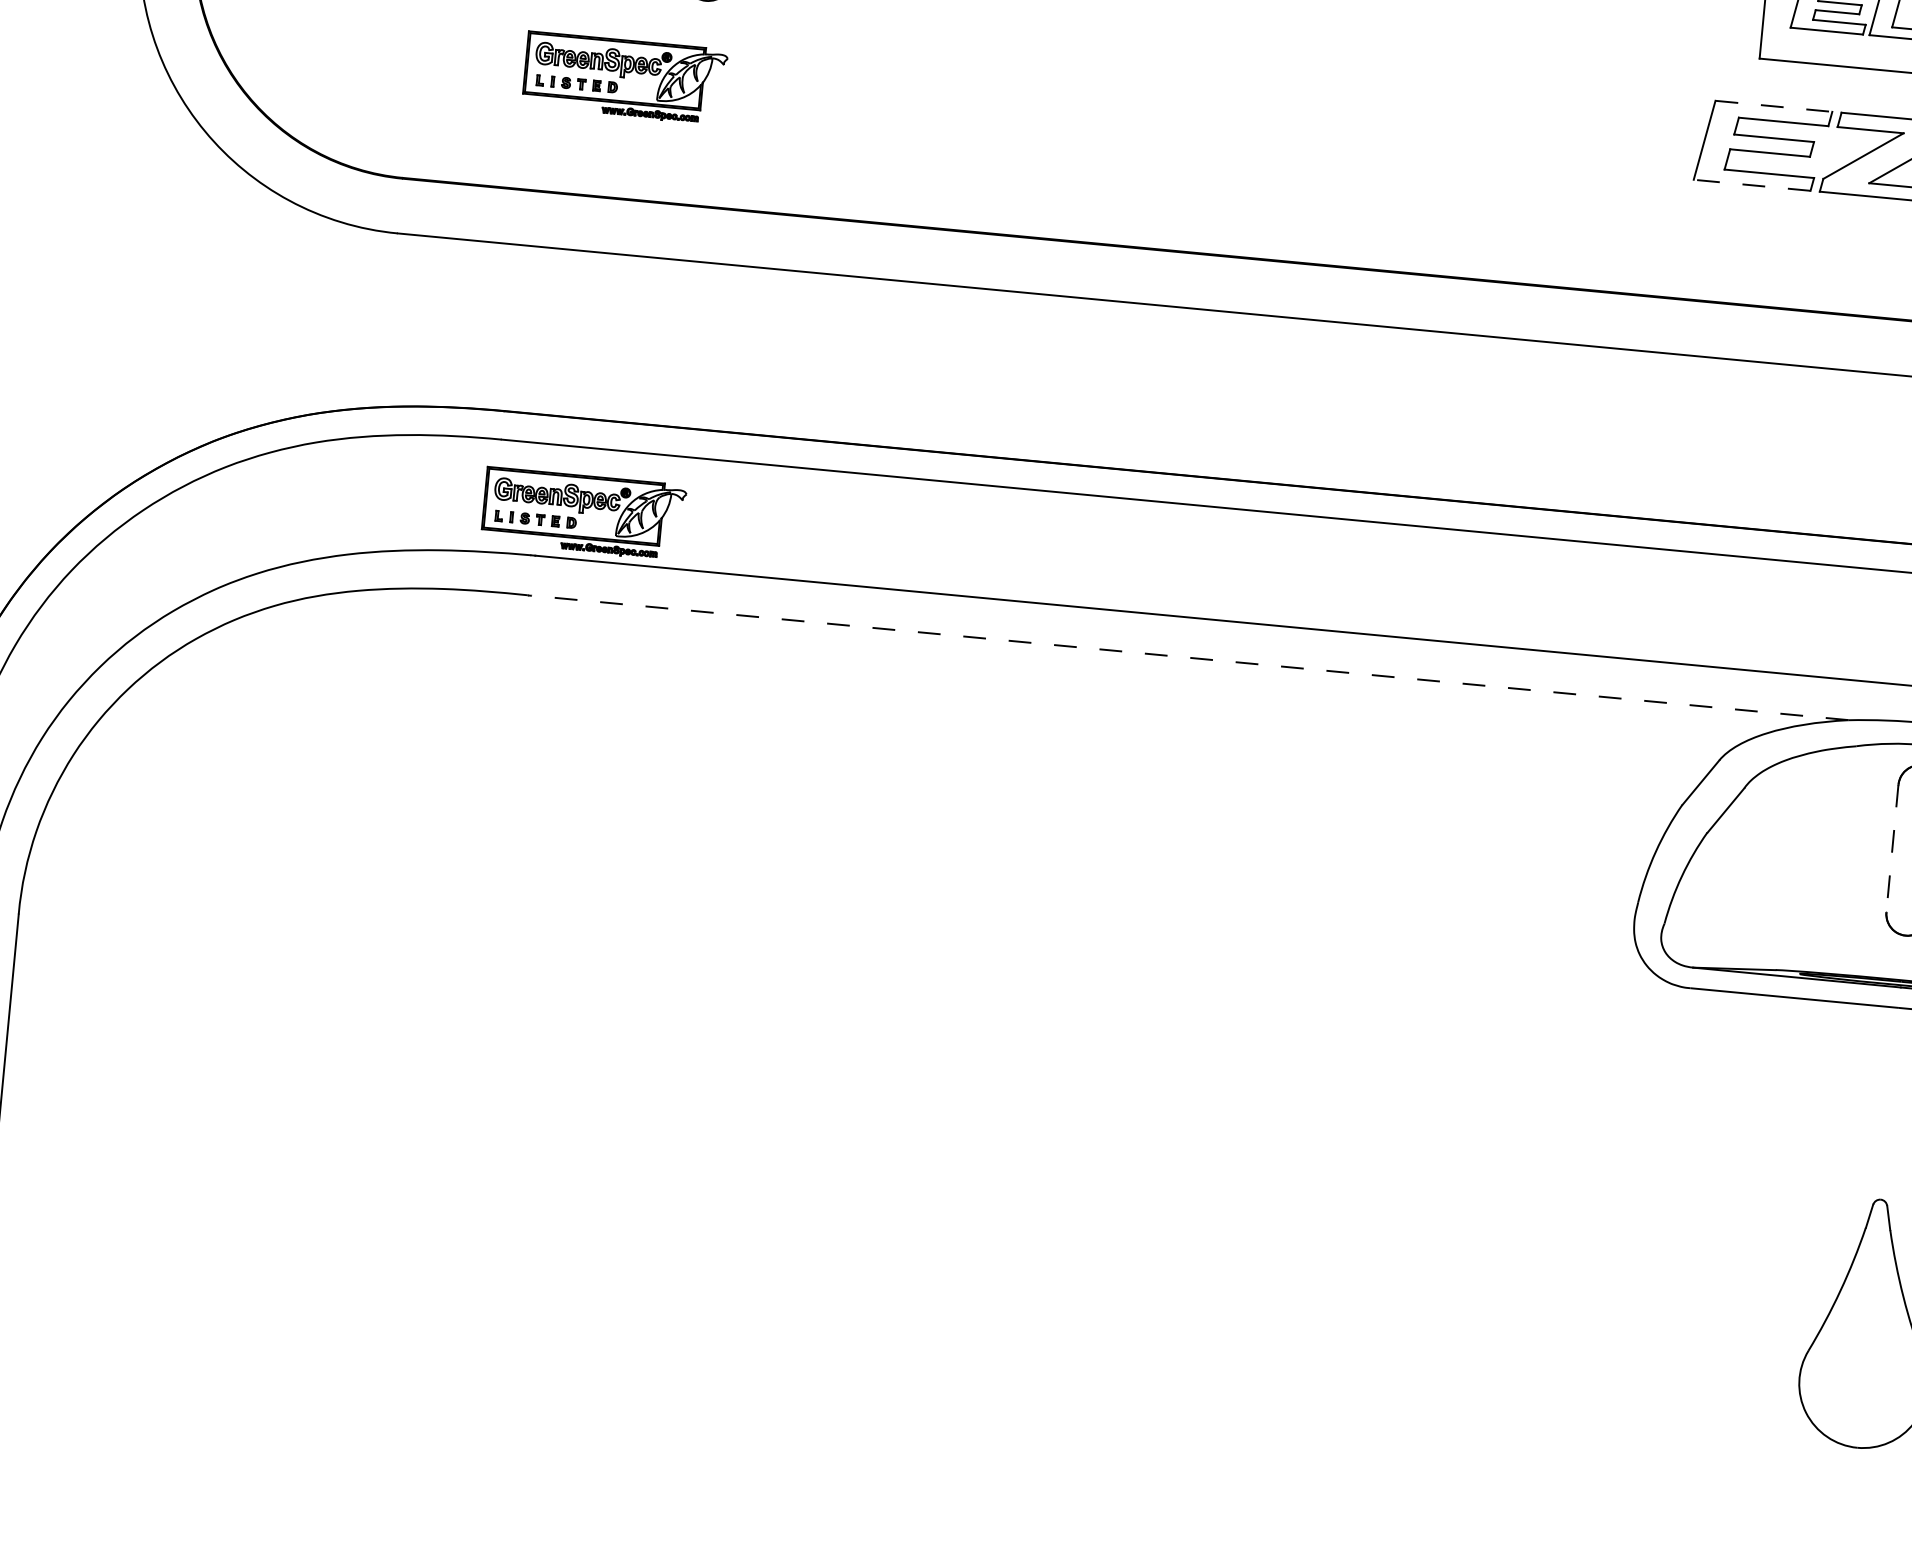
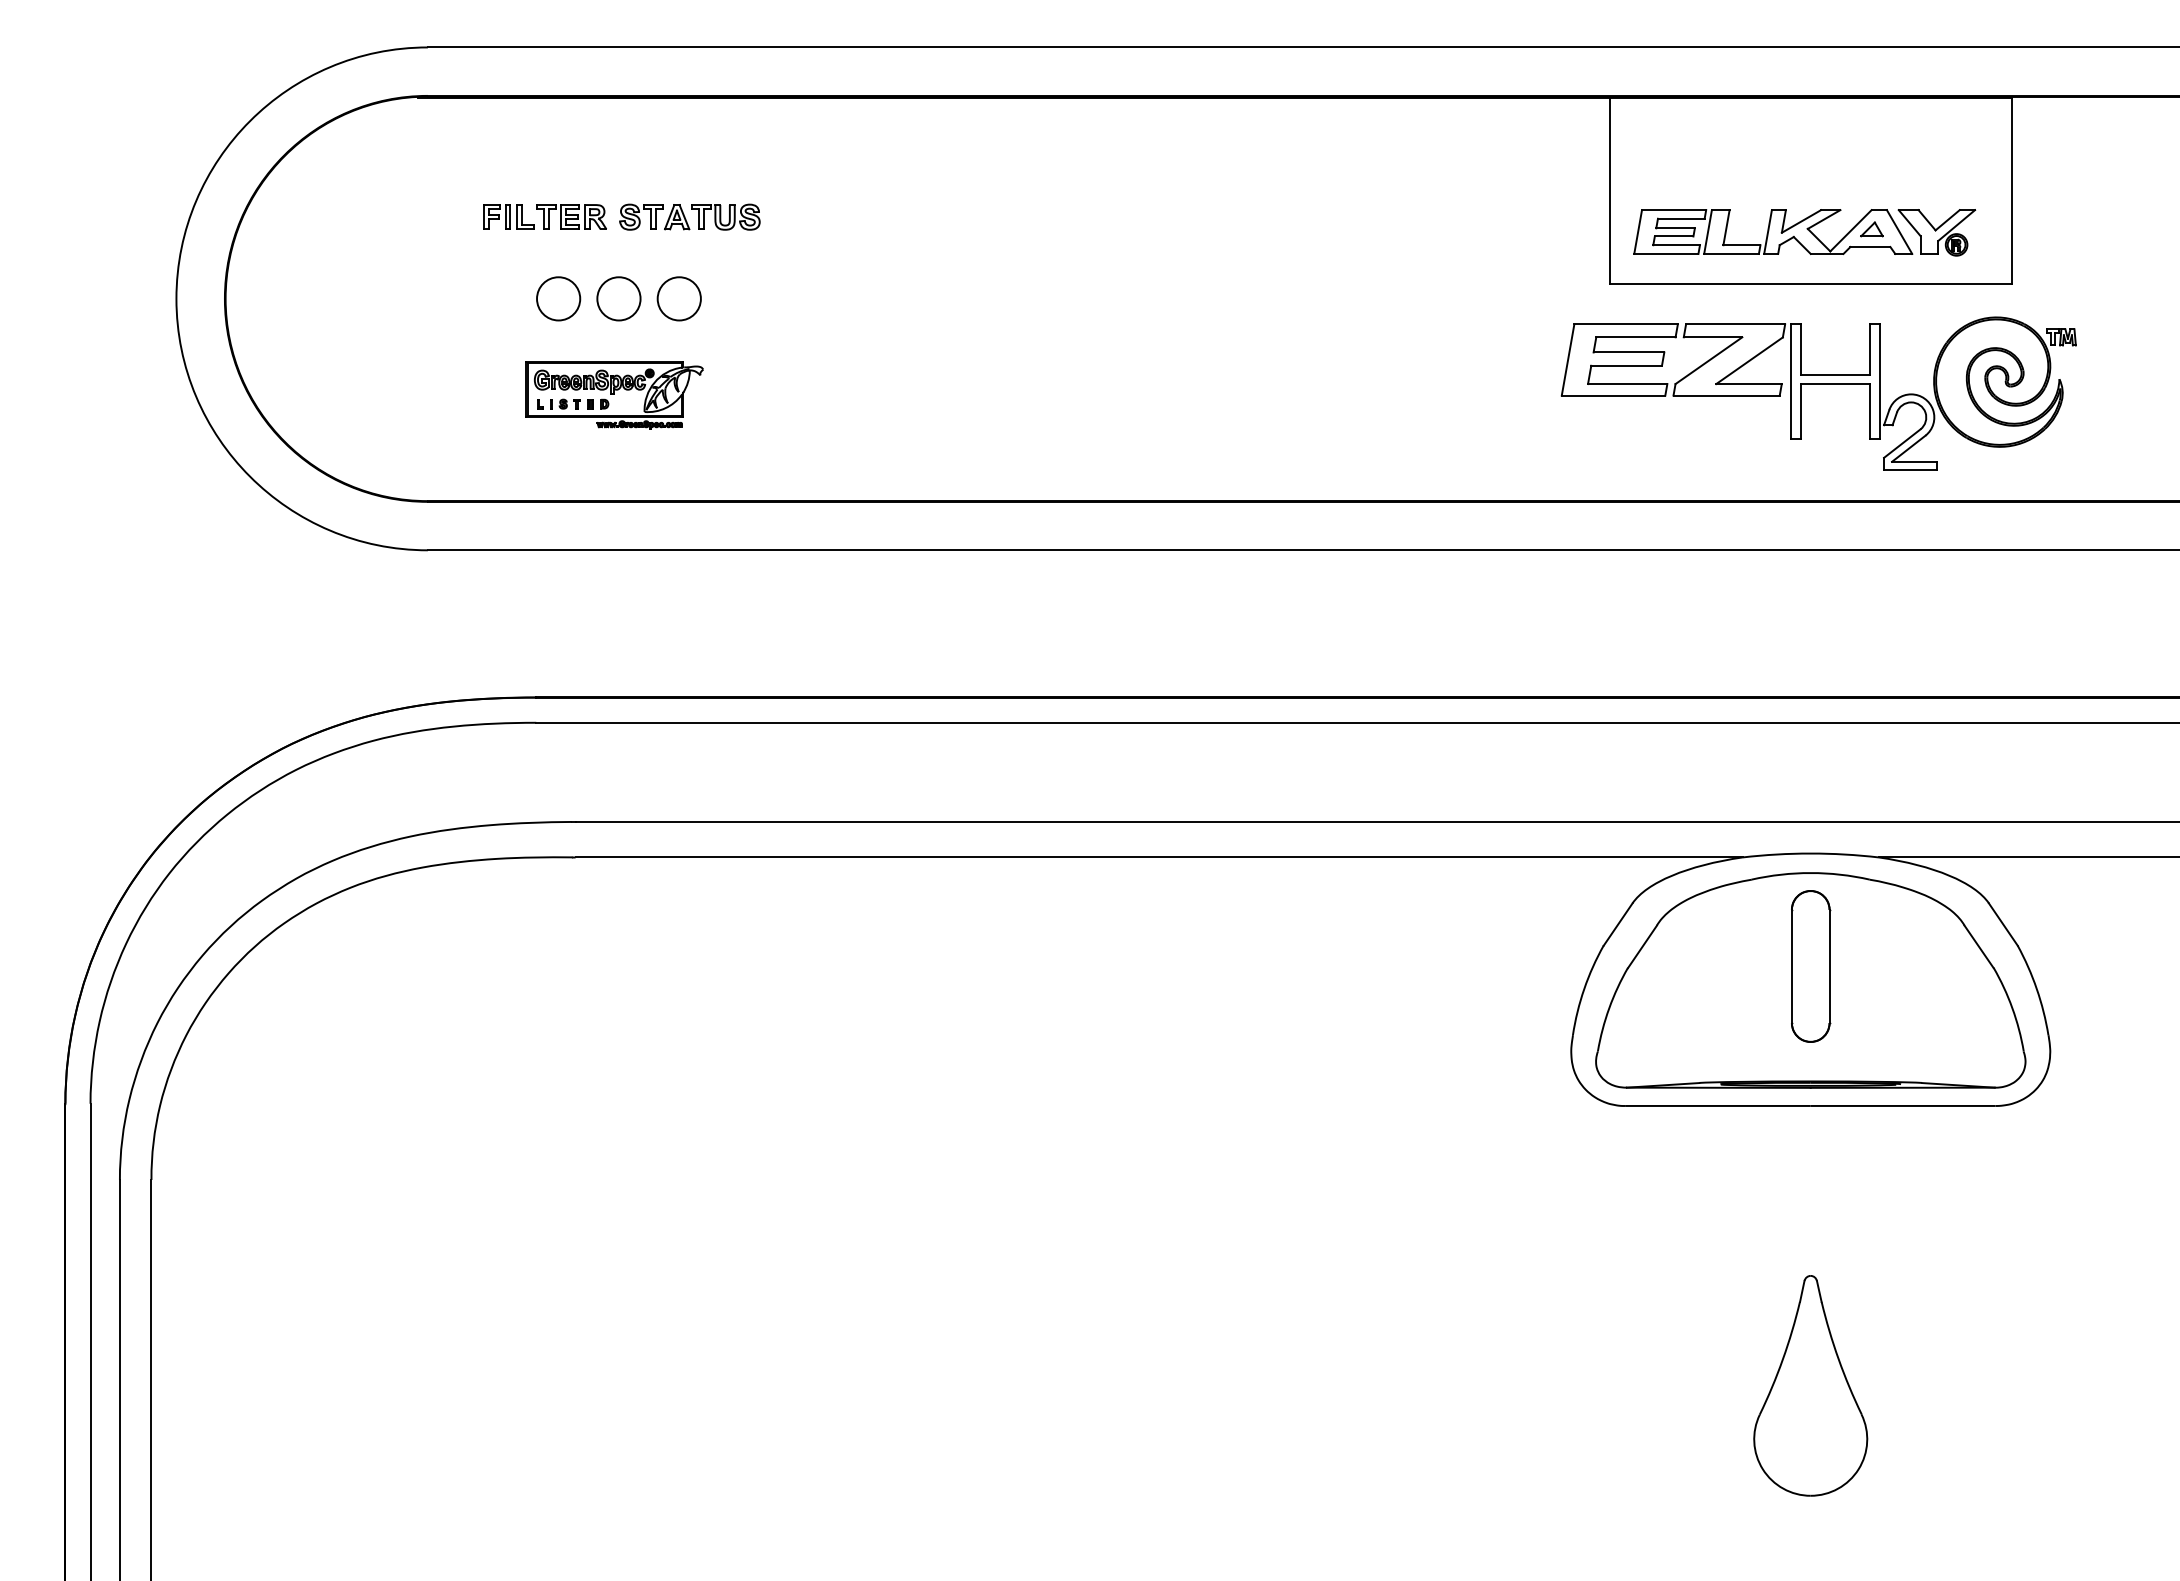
line: (1774, 106) -> (1626, 324), dashed -> solid
line: (1752, 185) -> (1613, 395), dashed -> solid
part: (583, 514) -> (614, 781), removed
line: (1190, 658) -> (1159, 857), dashed -> solid
line: (1892, 848) -> (1791, 966), dashed -> solid

